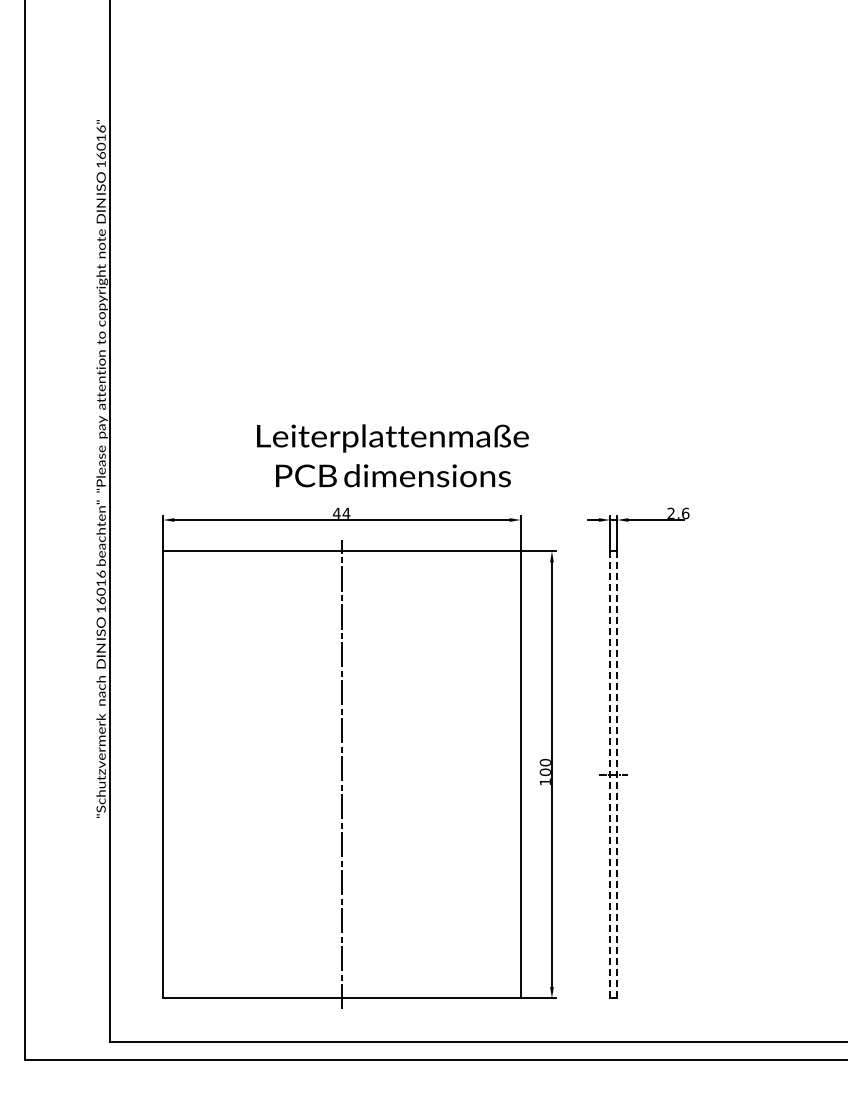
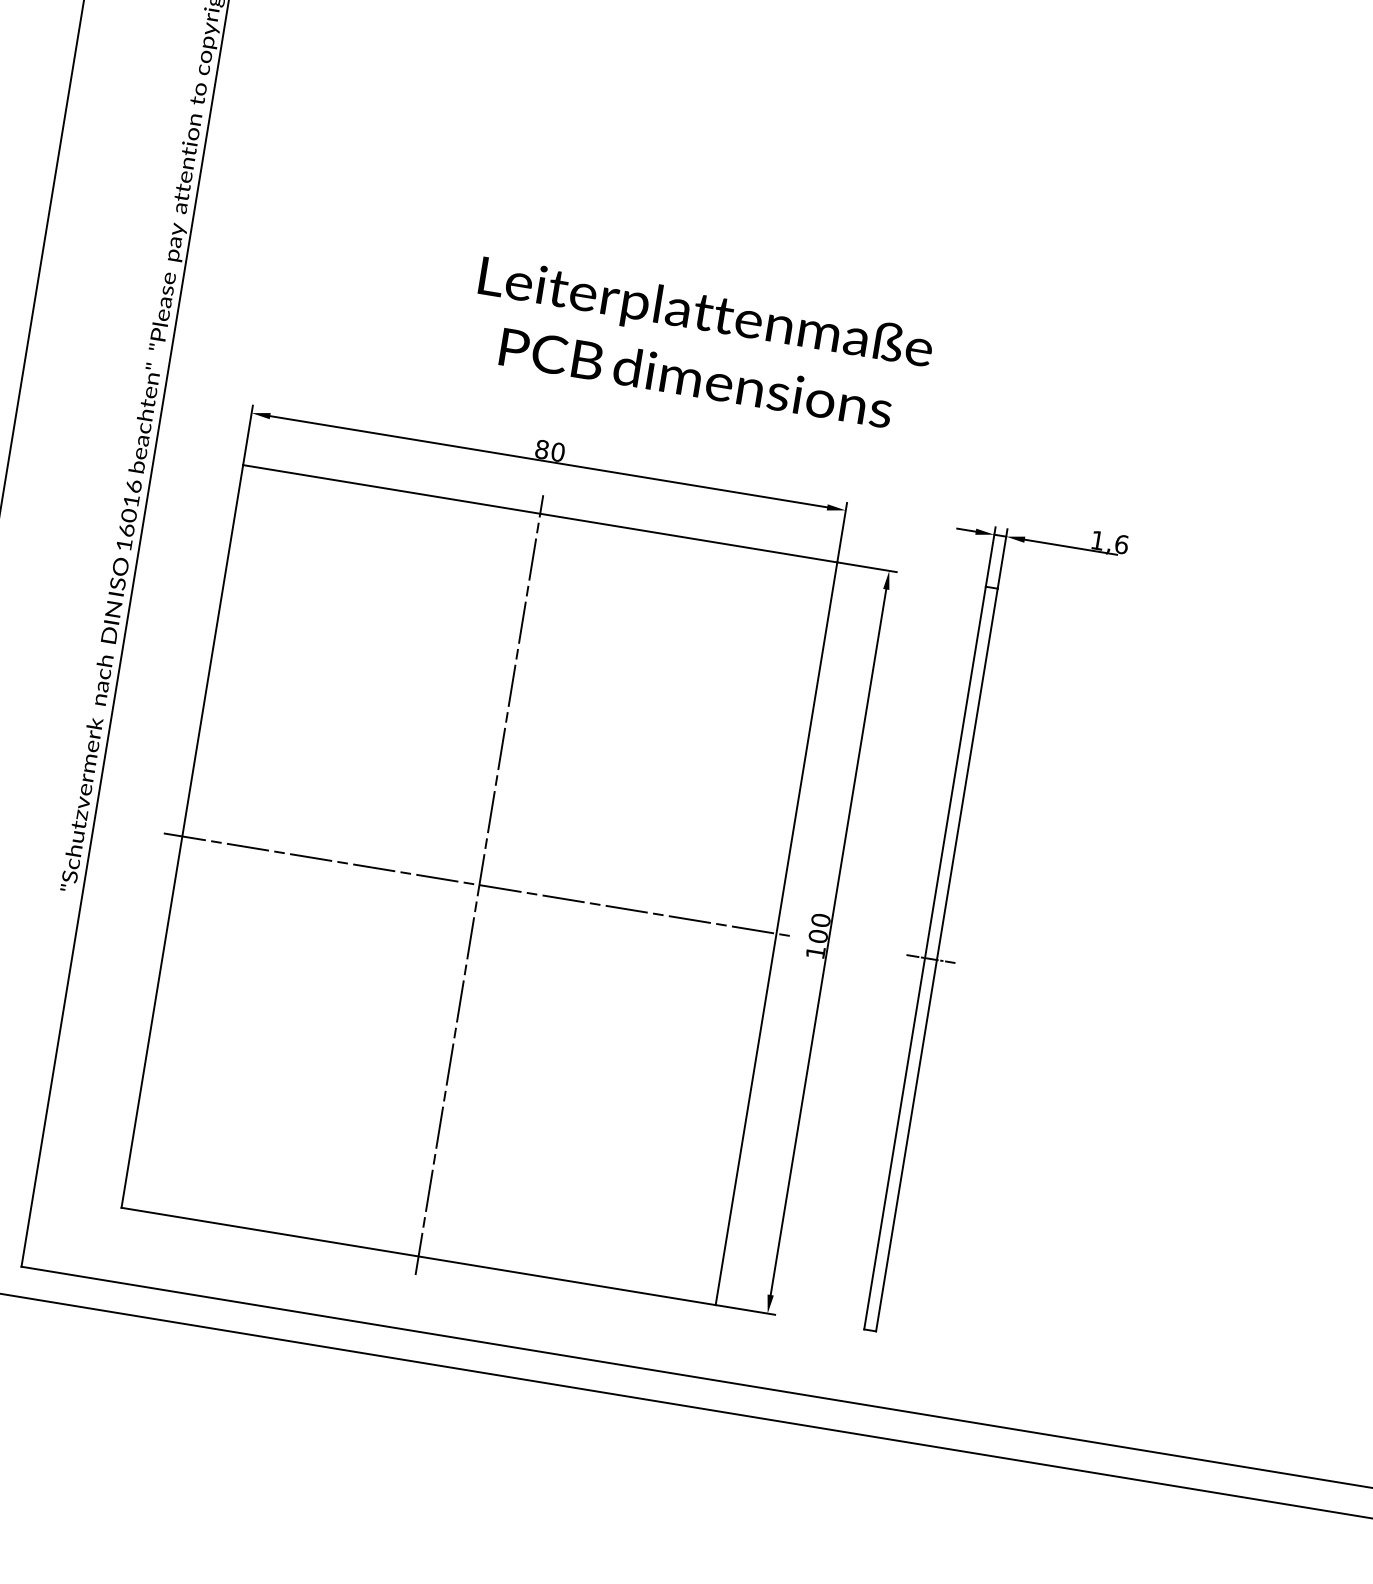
text: (392, 455) -> (700, 344), moved
text: (341, 512) -> (550, 449), 44 -> 80
text: (670, 512) -> (1096, 538), 2,6 -> 1,6
line: (341, 774) -> (478, 884), added
line: (610, 774) -> (925, 957), dashed -> solid
line: (617, 775) -> (937, 961), dashed -> solid

